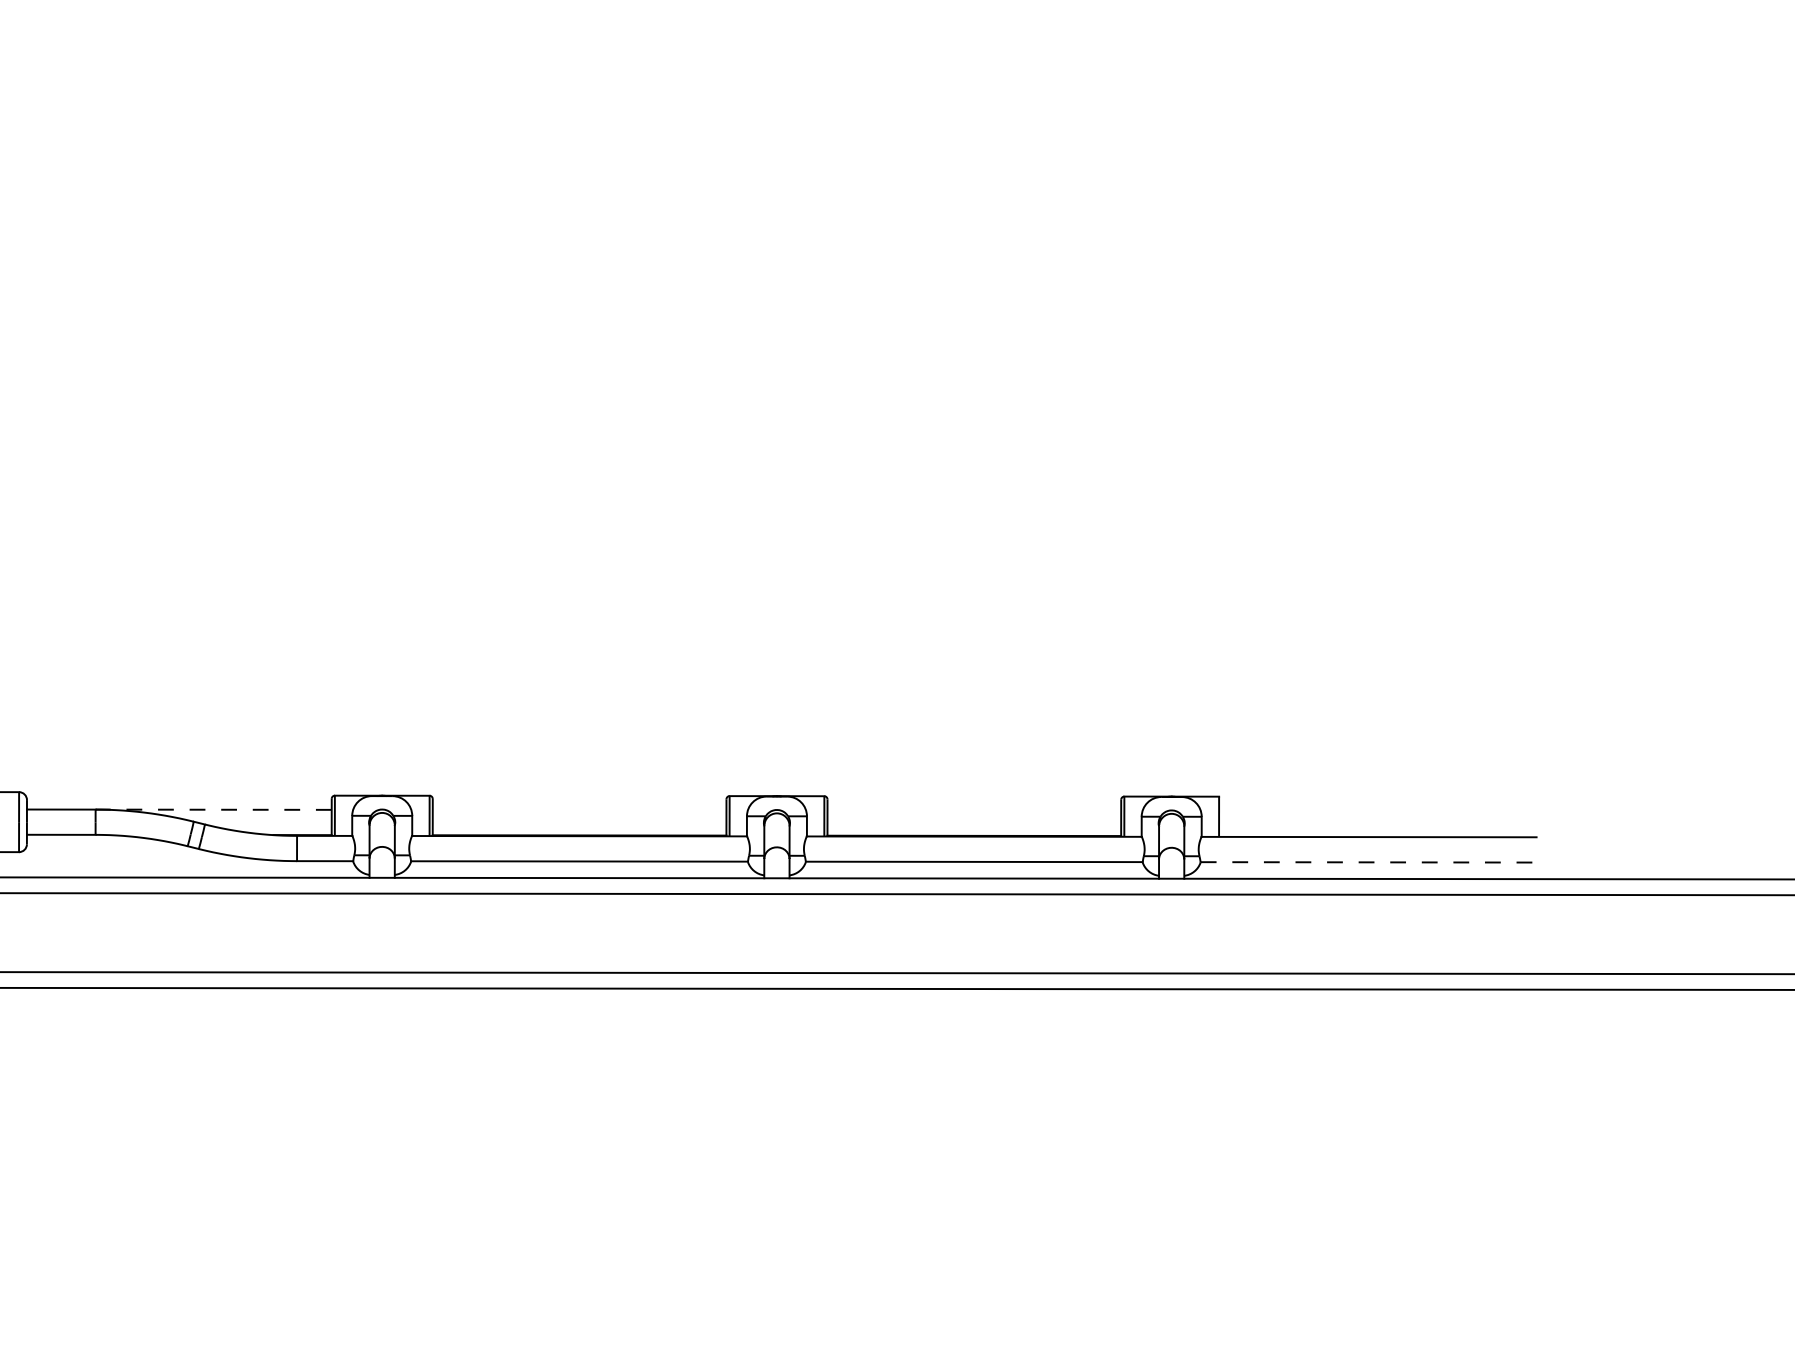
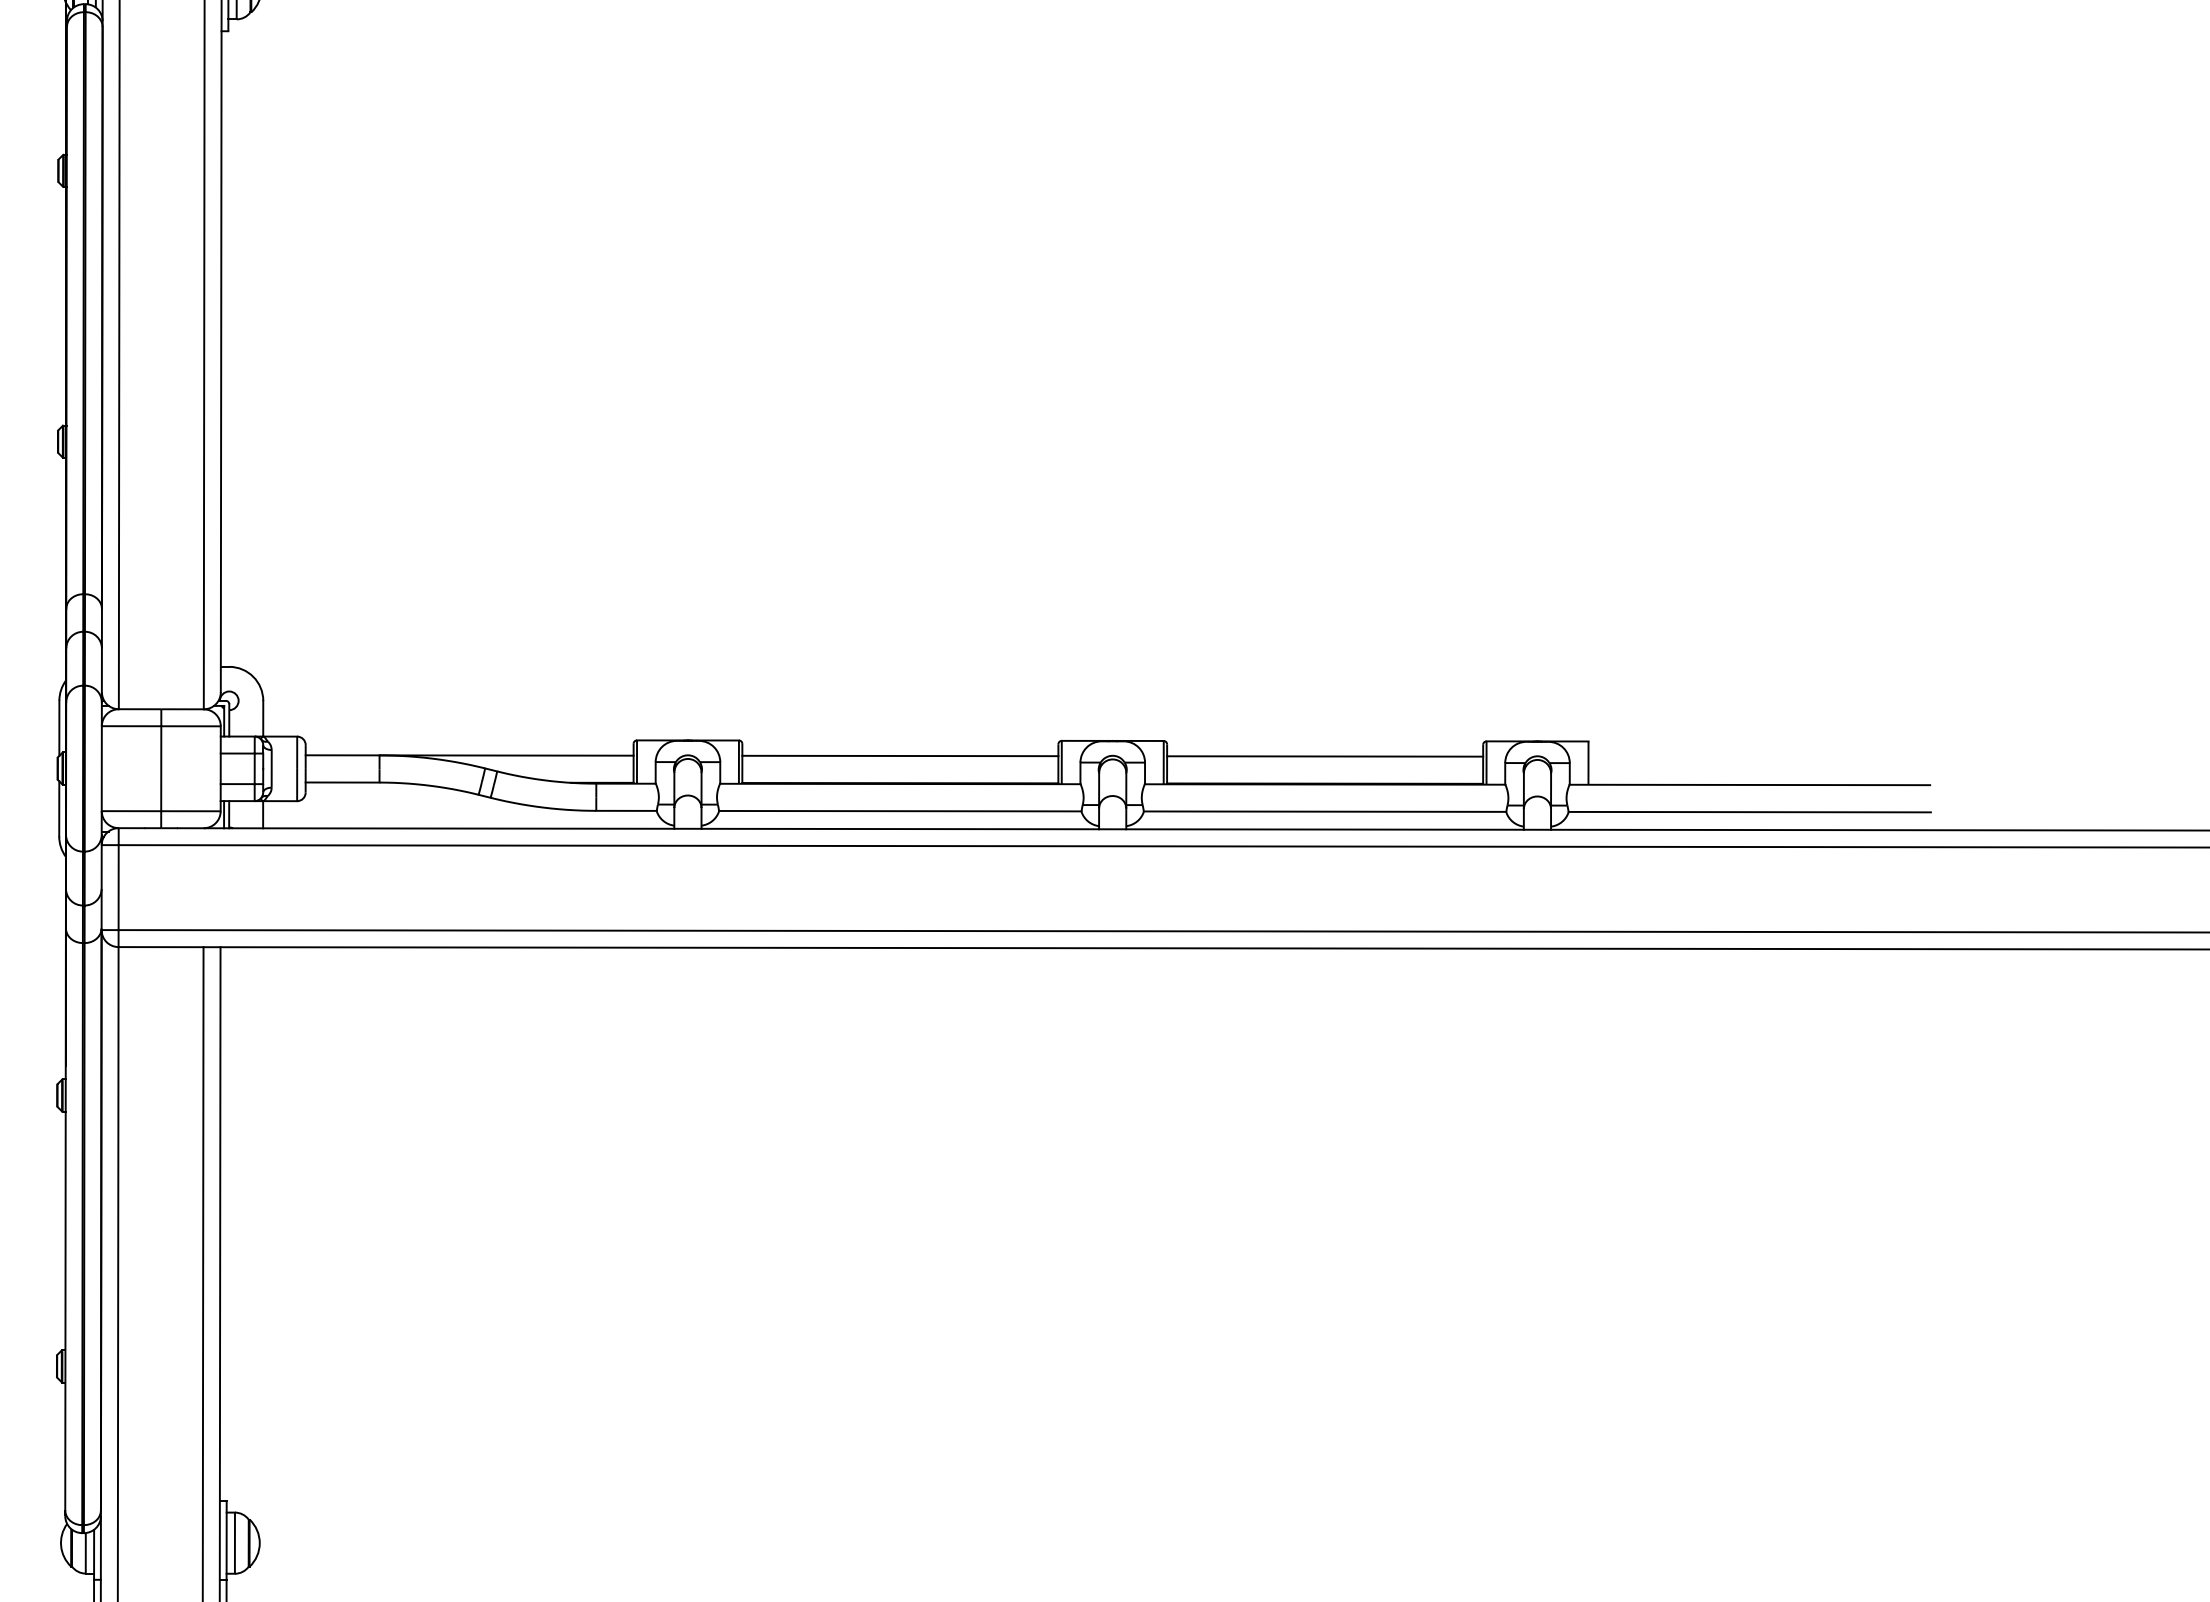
line: (213, 809) -> (506, 755), dashed -> solid
line: (579, 809) -> (900, 755), added
line: (974, 810) -> (1325, 756), added
line: (1369, 862) -> (1750, 812), dashed -> solid

